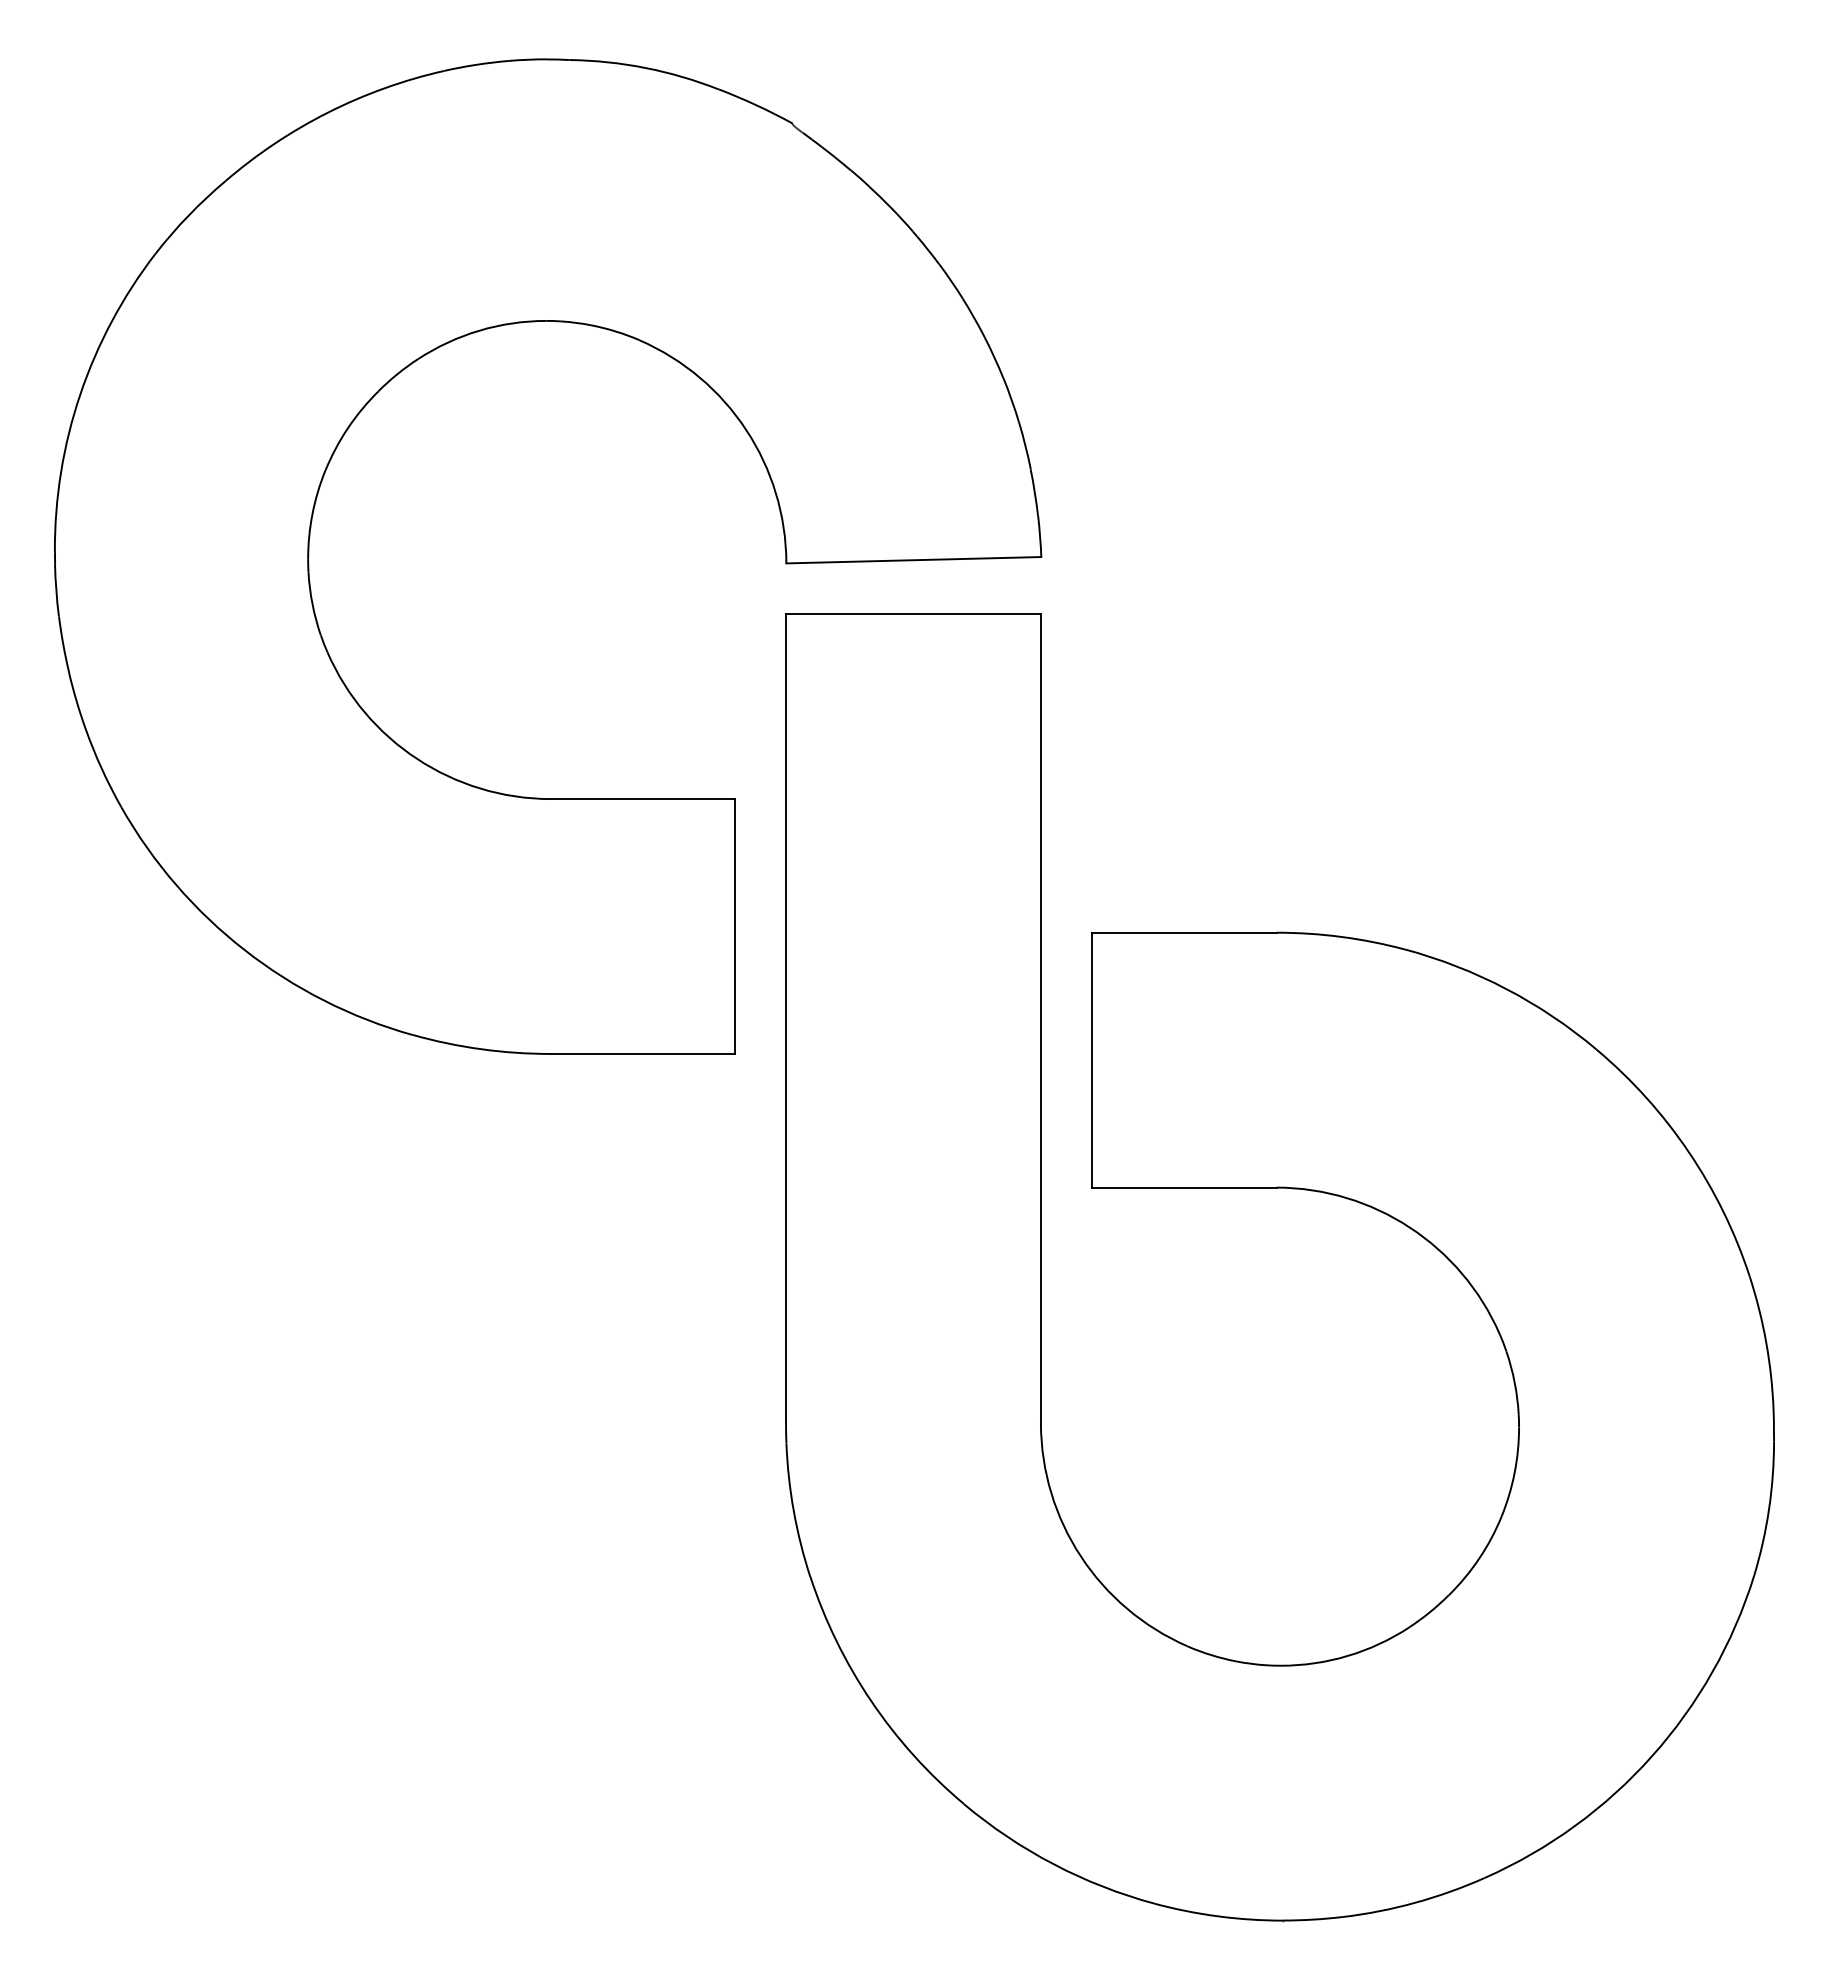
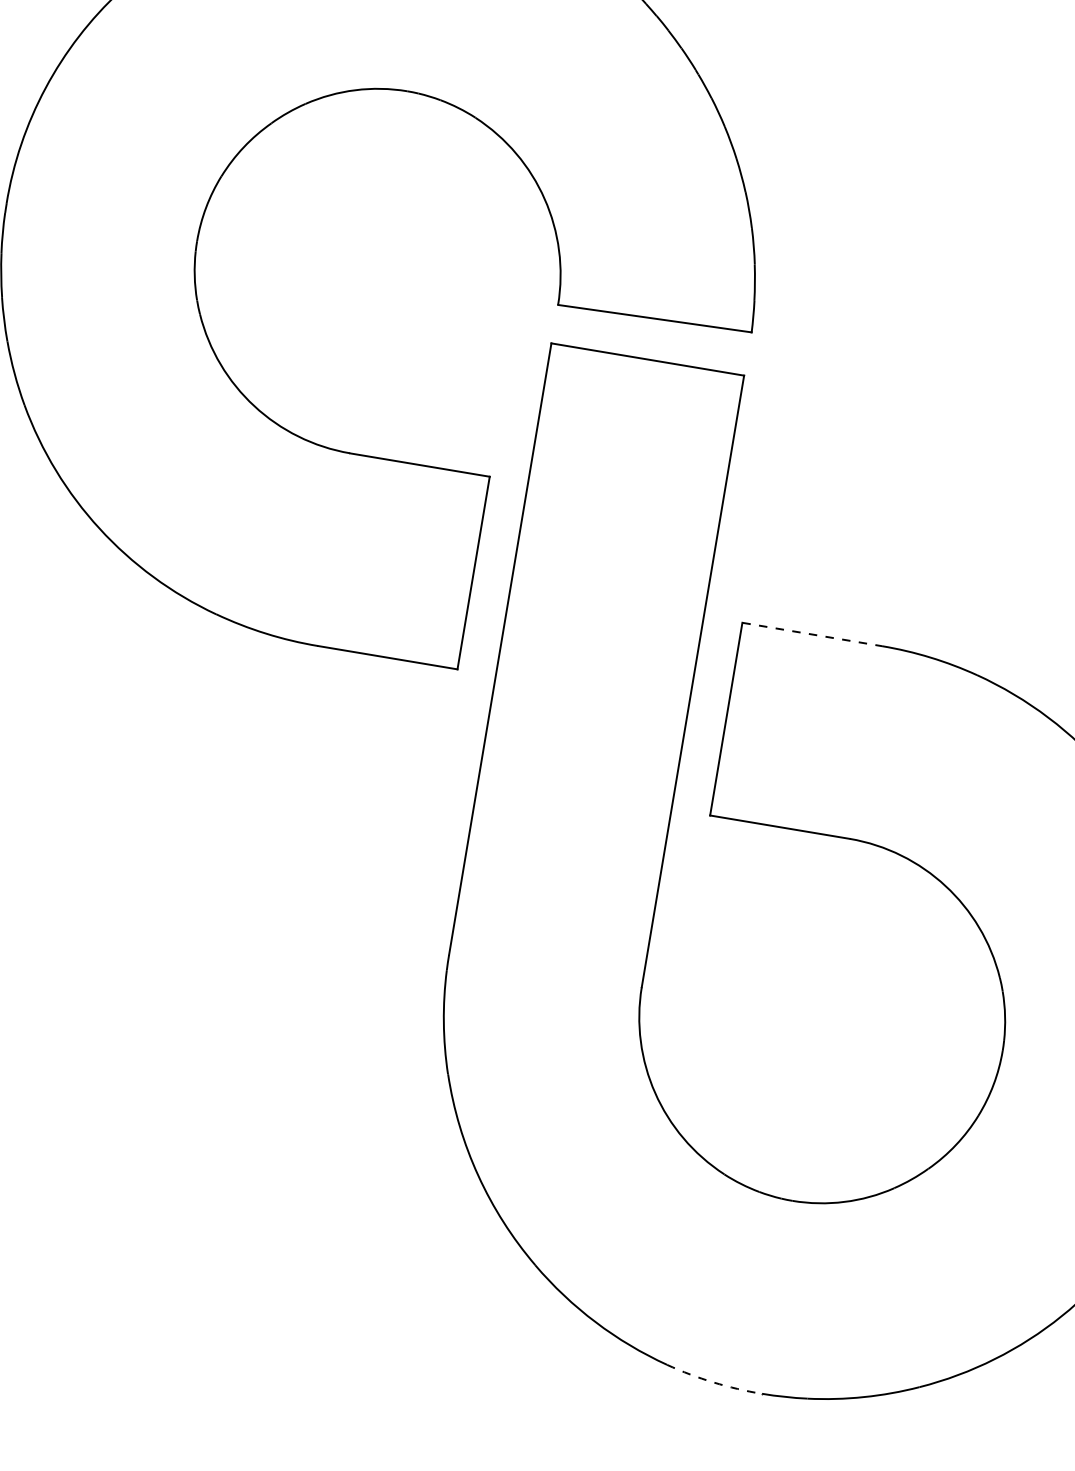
line: (1184, 932) -> (812, 634), solid -> dashed
arc: (1218, 1916) -> (713, 1382), solid -> dashed

